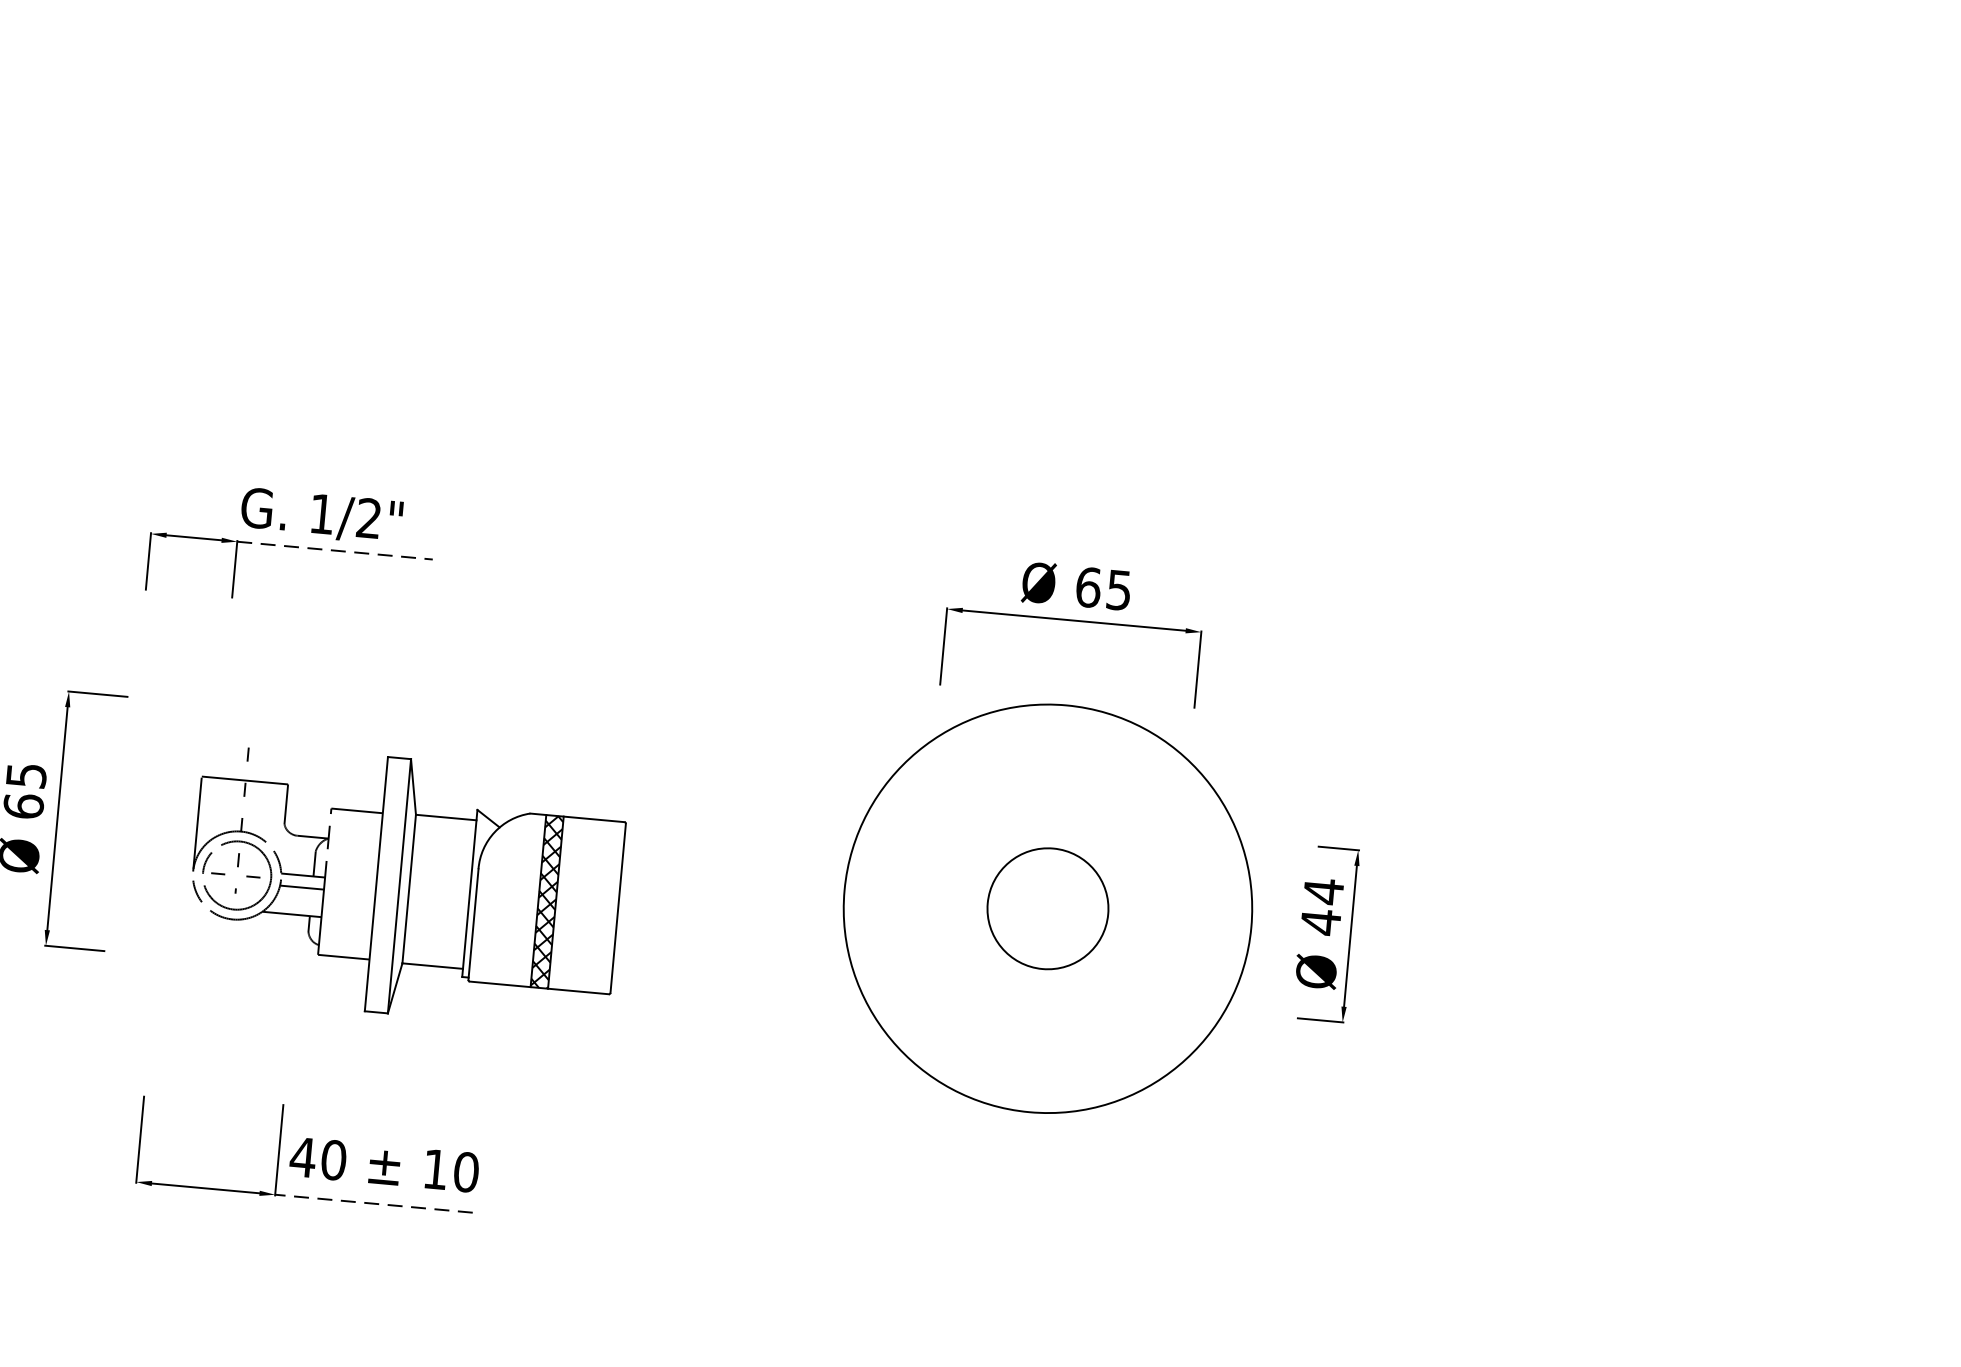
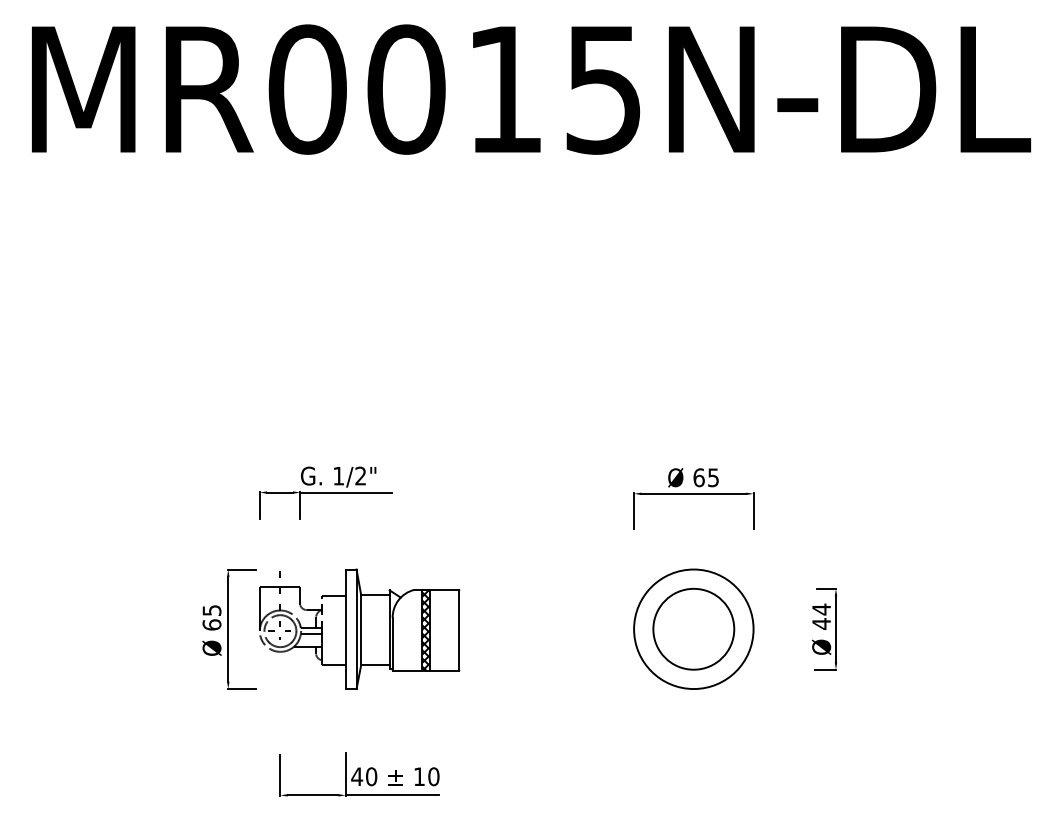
line: (335, 550) -> (346, 492), dashed -> solid
part: (405, 885) -> (359, 628), moved
circle: (1047, 907) -> (693, 628), size x1.43
circle: (1047, 909) -> (693, 629), size x0.62
line: (372, 1203) -> (391, 795), dashed -> solid

